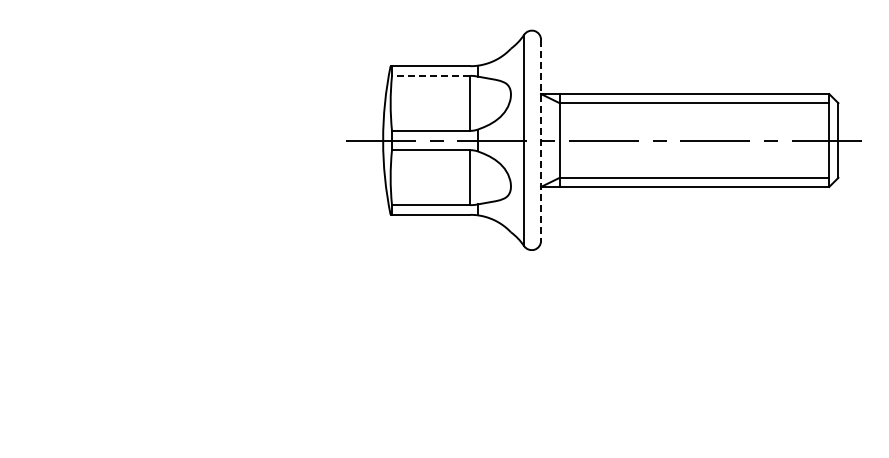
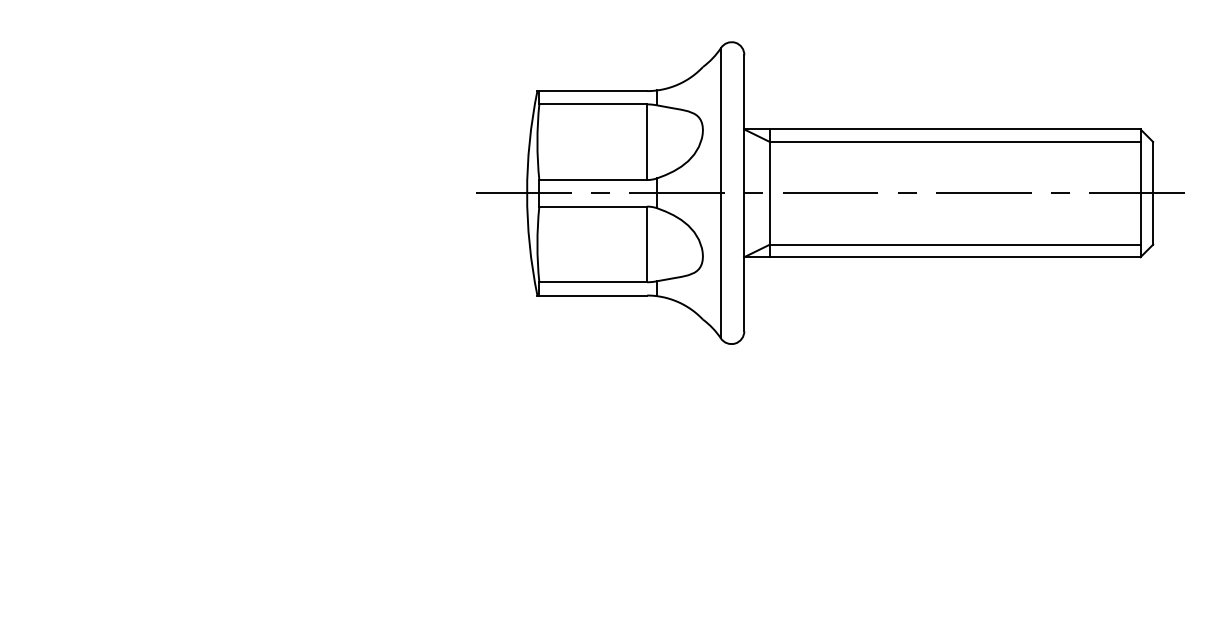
line: (430, 75) -> (592, 103), dashed -> solid
line: (541, 141) -> (744, 194), dashed -> solid

